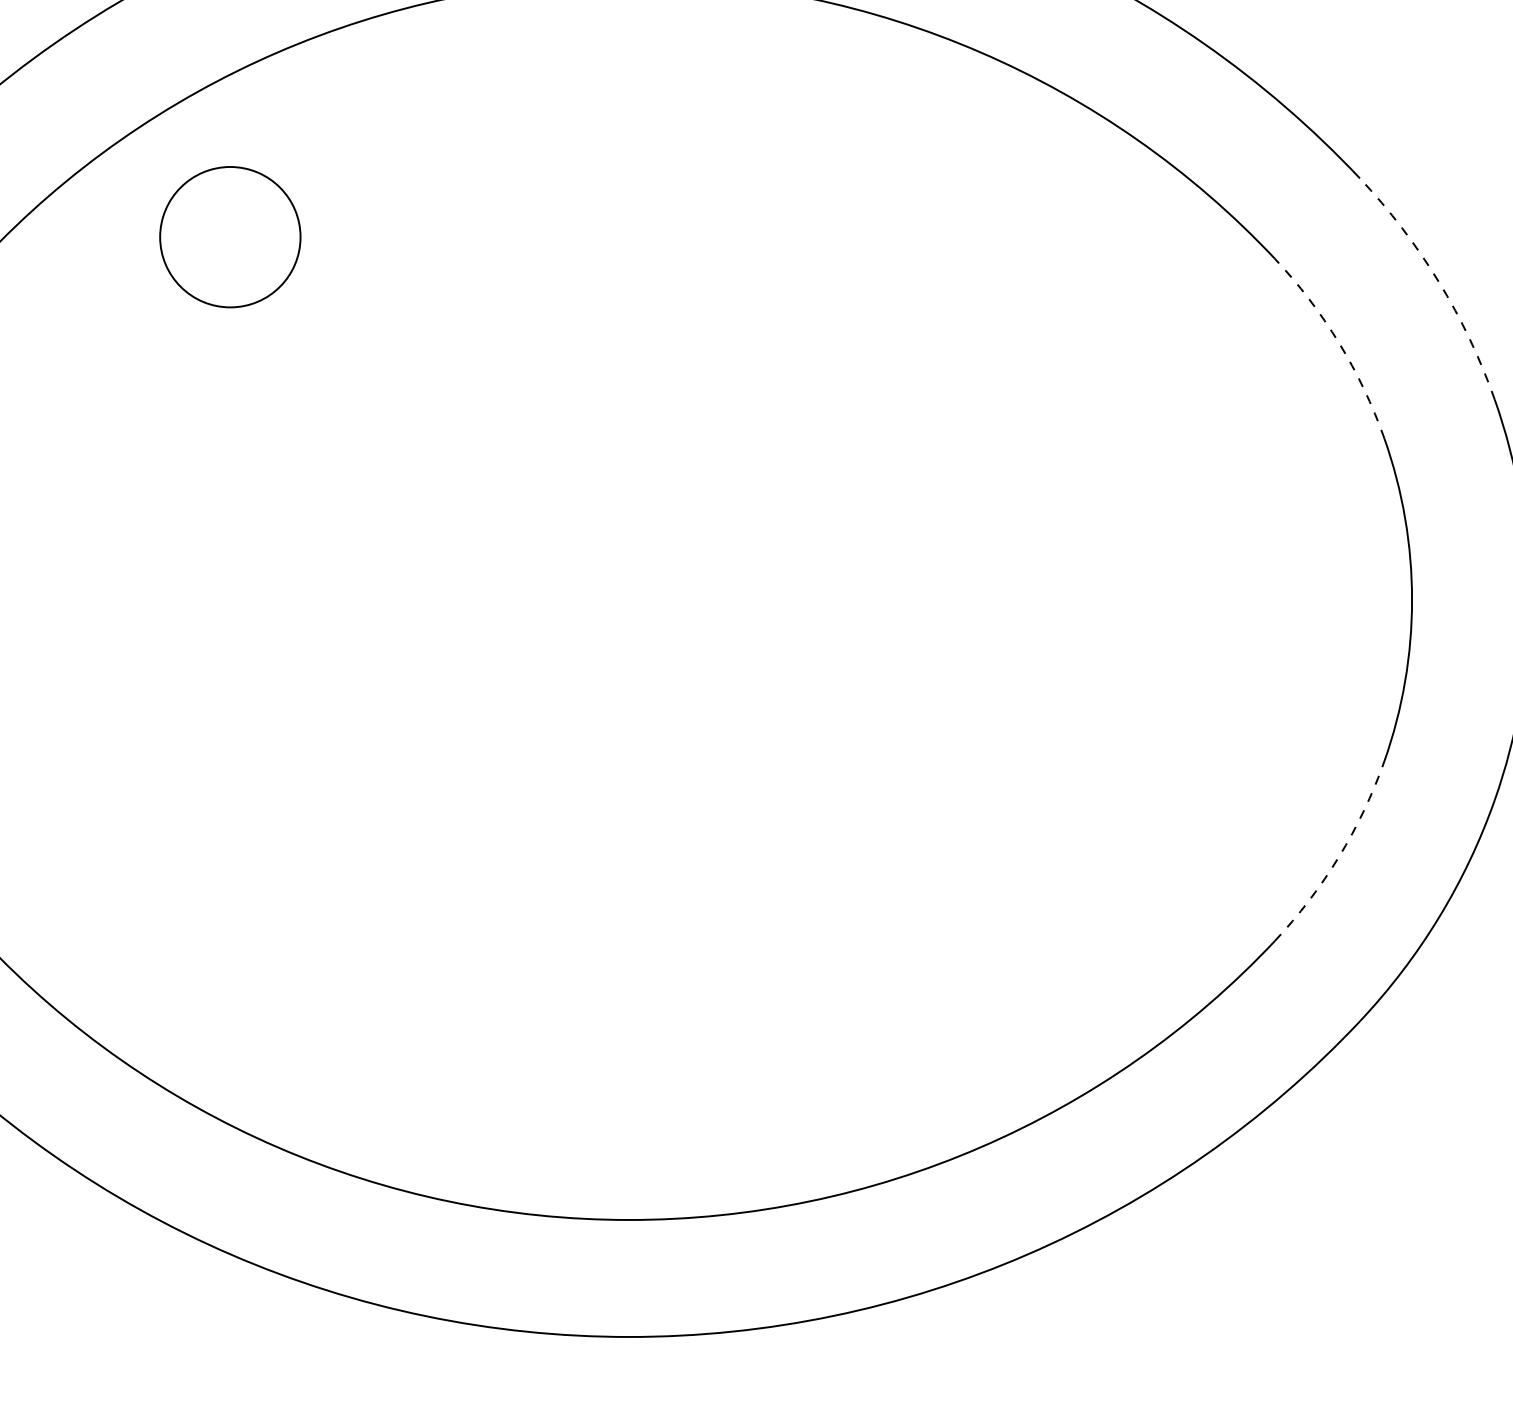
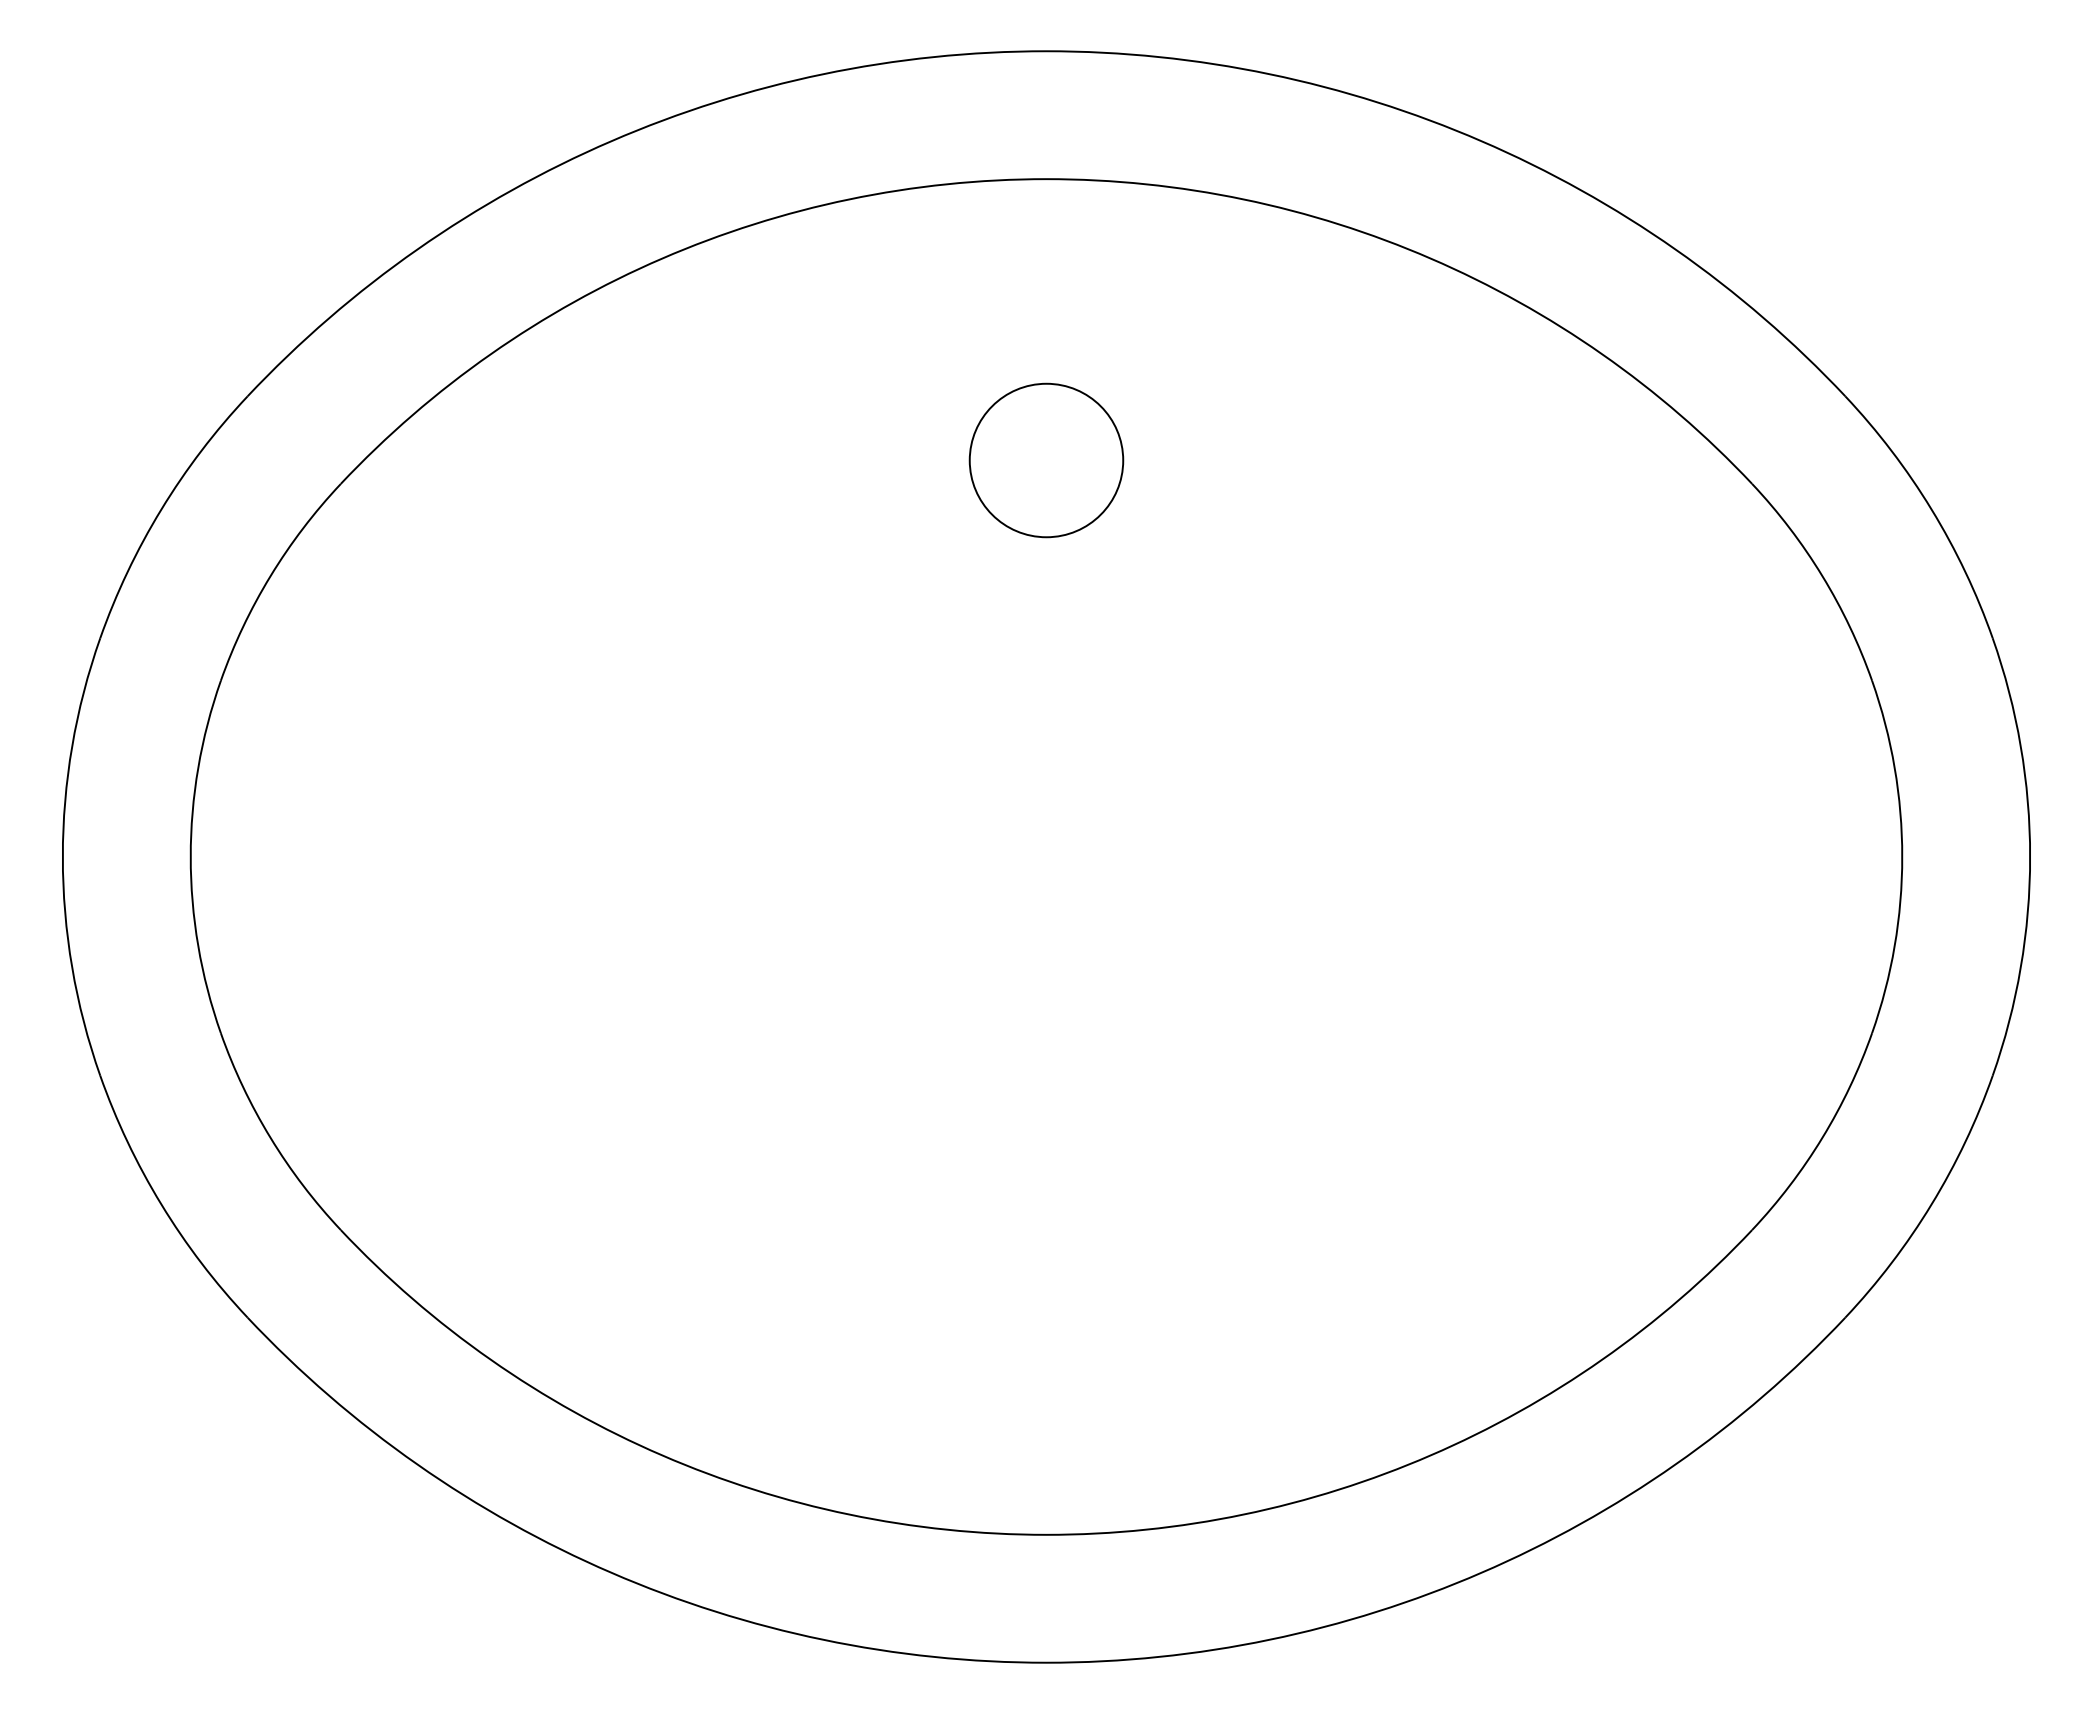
circle: (230, 237) -> (1046, 460), moved
arc: (1438, 282) -> (1931, 509), dashed -> solid
arc: (1339, 343) -> (1822, 576), dashed -> solid
arc: (1339, 856) -> (1822, 1137), dashed -> solid

